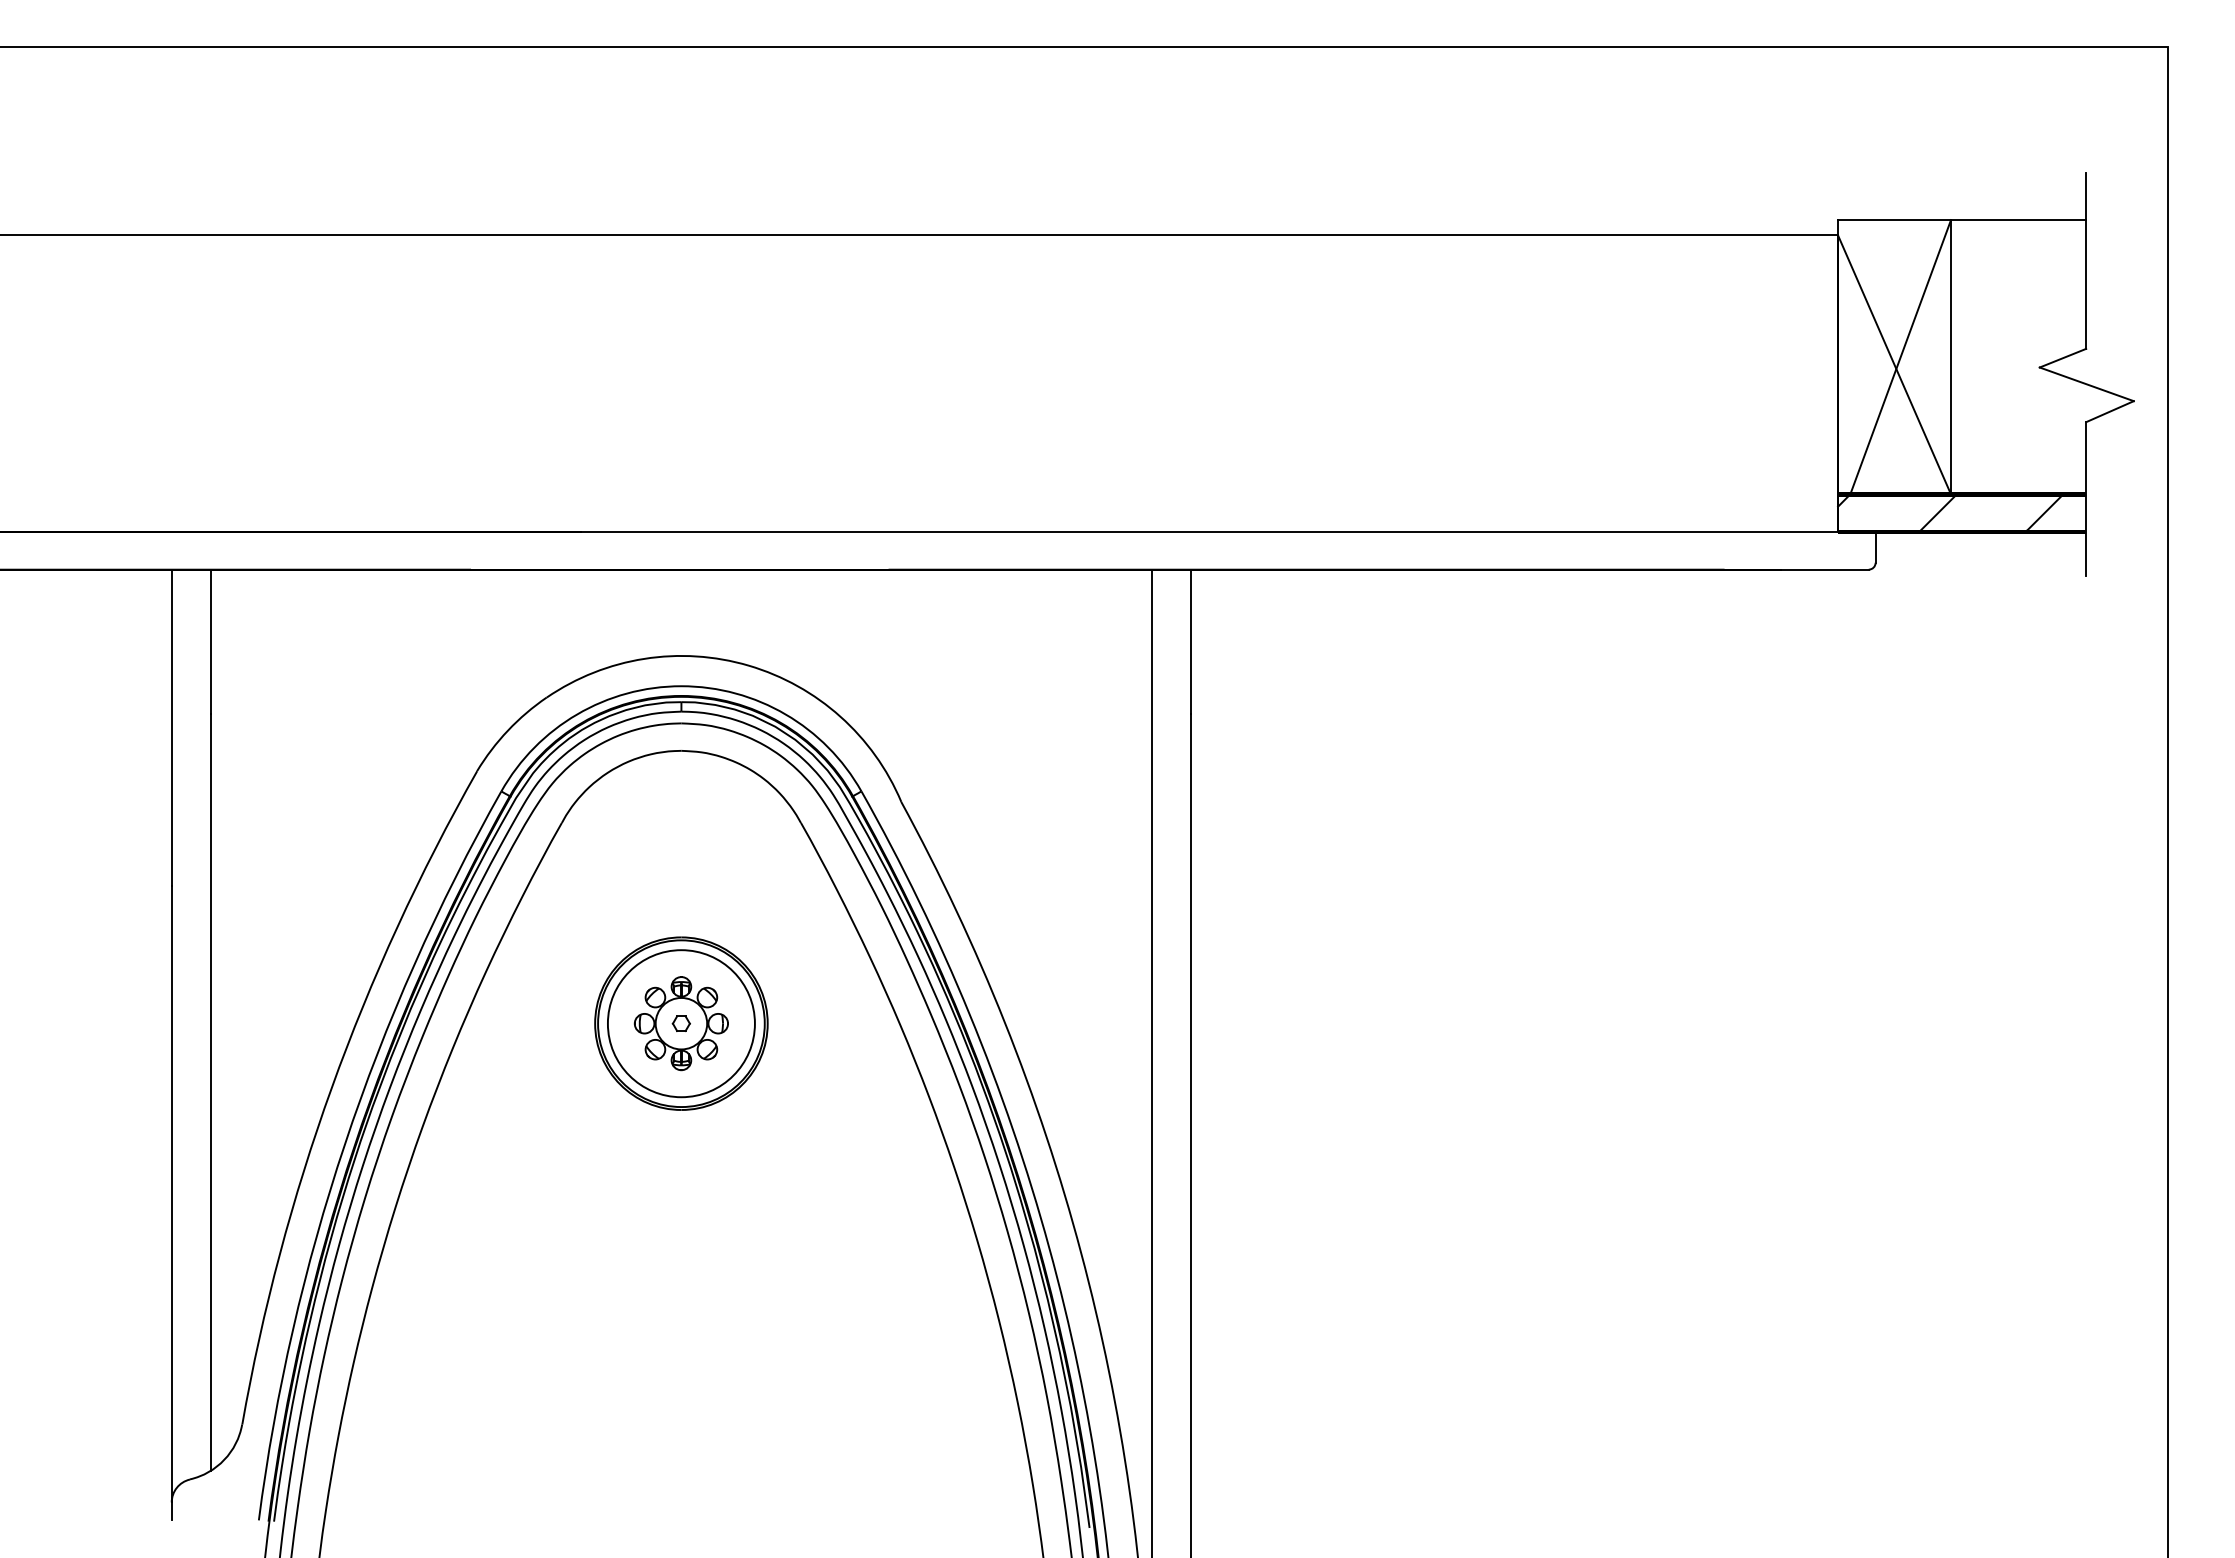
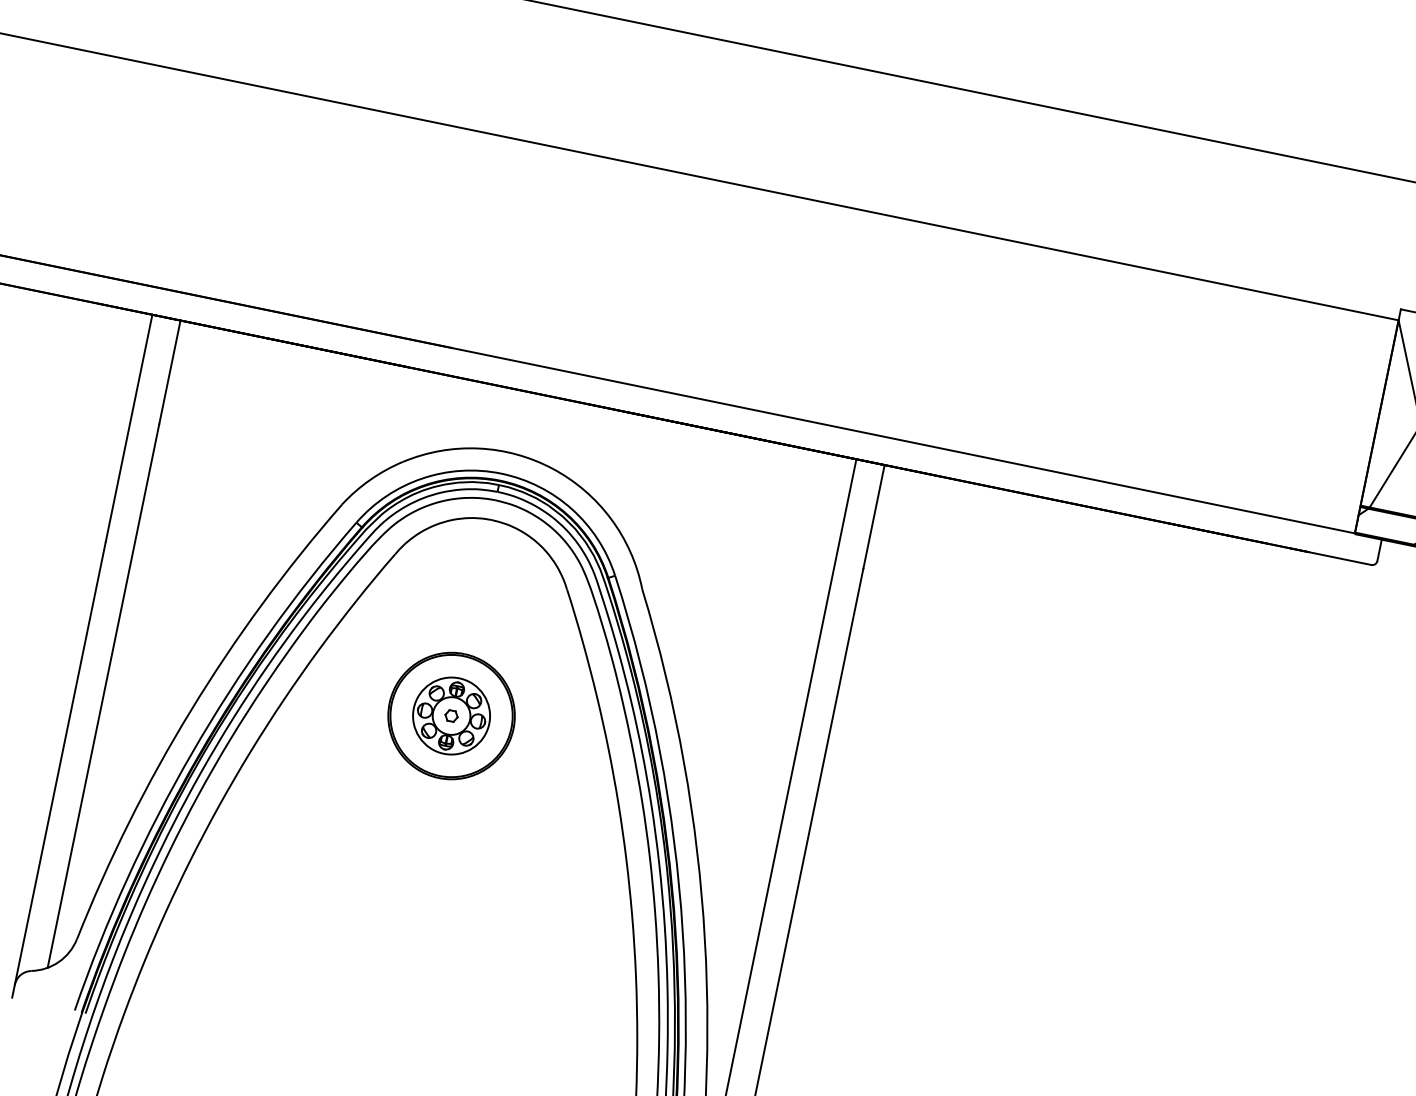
circle: (680, 1023) -> (450, 715), size x0.71

